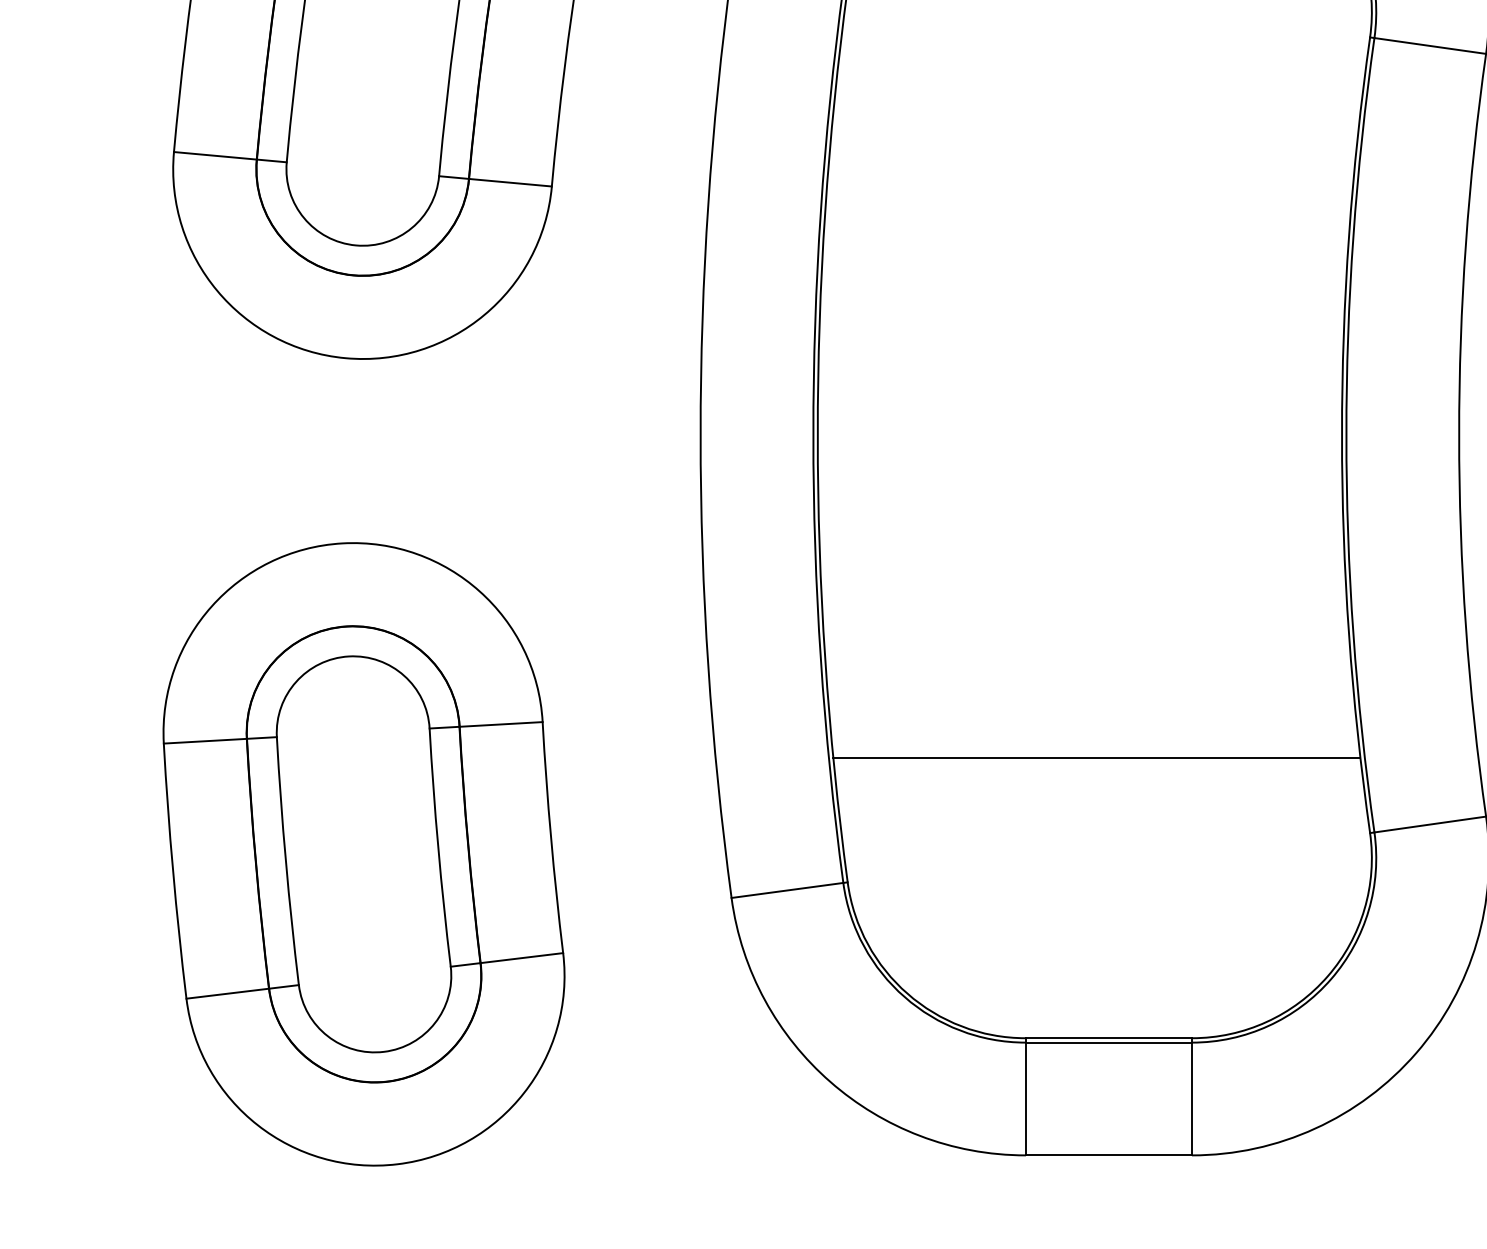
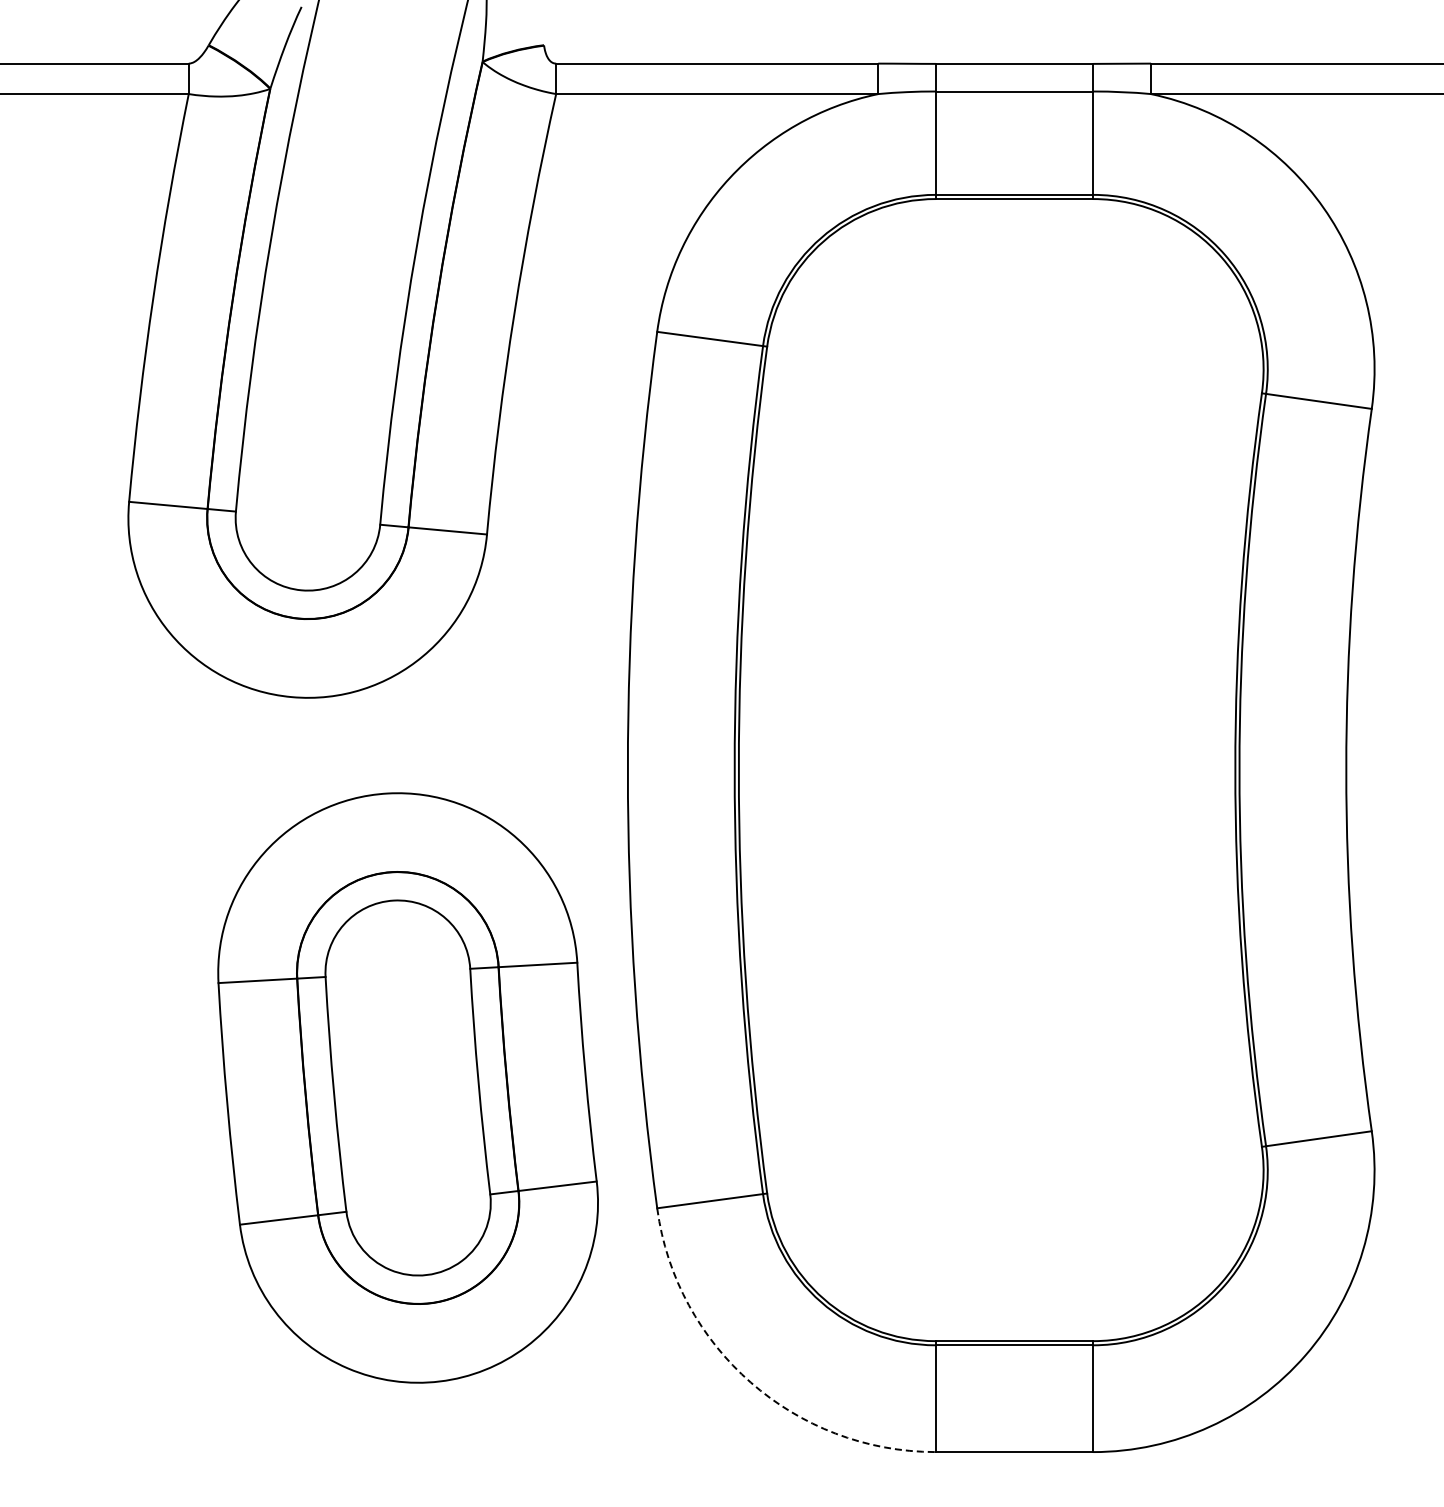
line: (1096, 757) -> (1002, 1075), removed
part: (363, 853) -> (407, 1087), moved
arc: (830, 1081) -> (750, 1382), solid -> dashed

